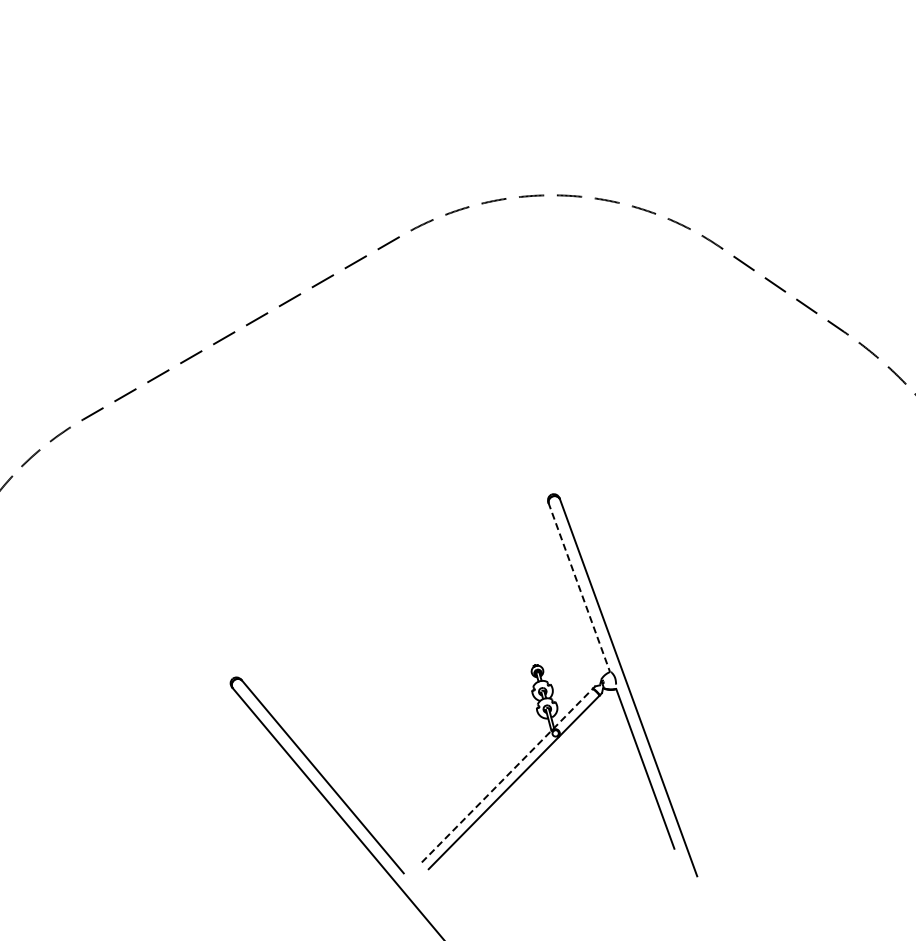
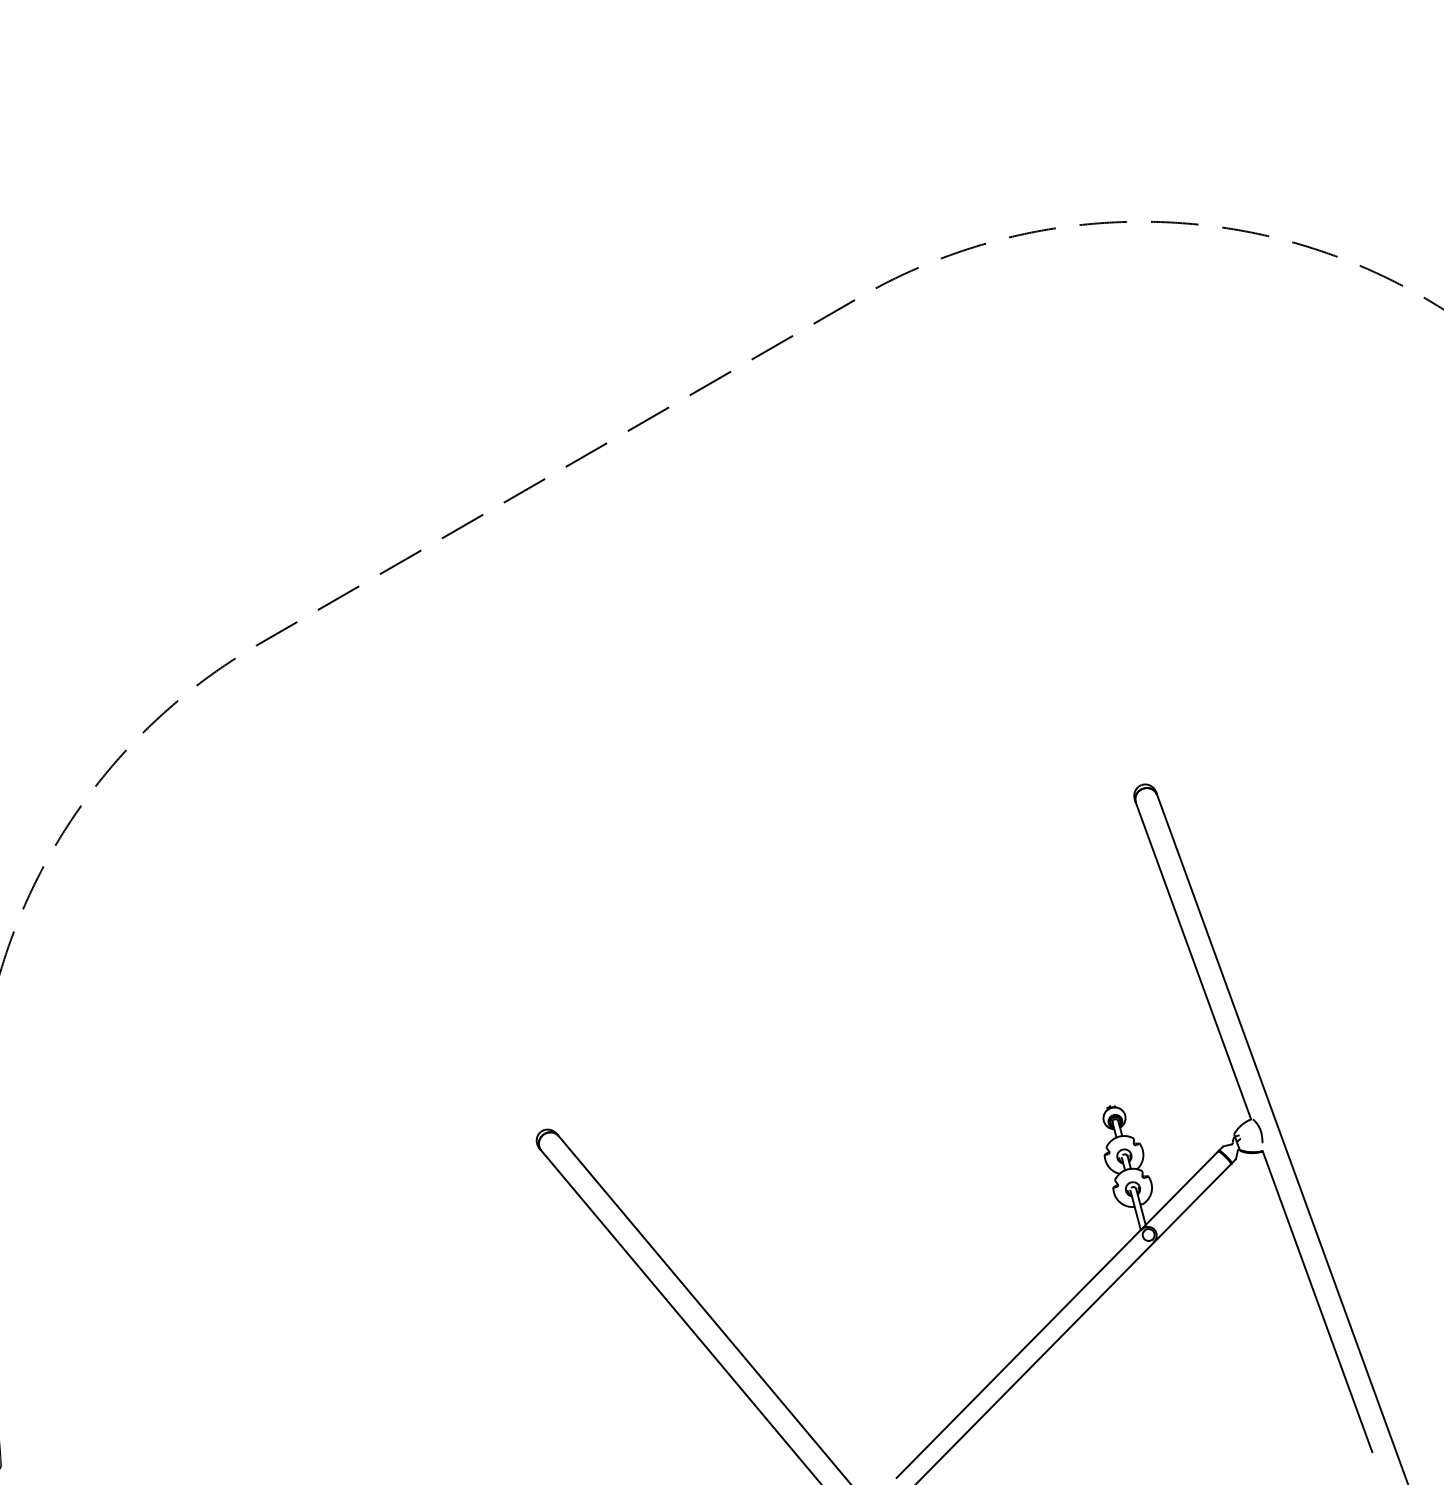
line: (579, 587) -> (1193, 960), dashed -> solid
line: (507, 775) -> (1058, 1314), dashed -> solid

